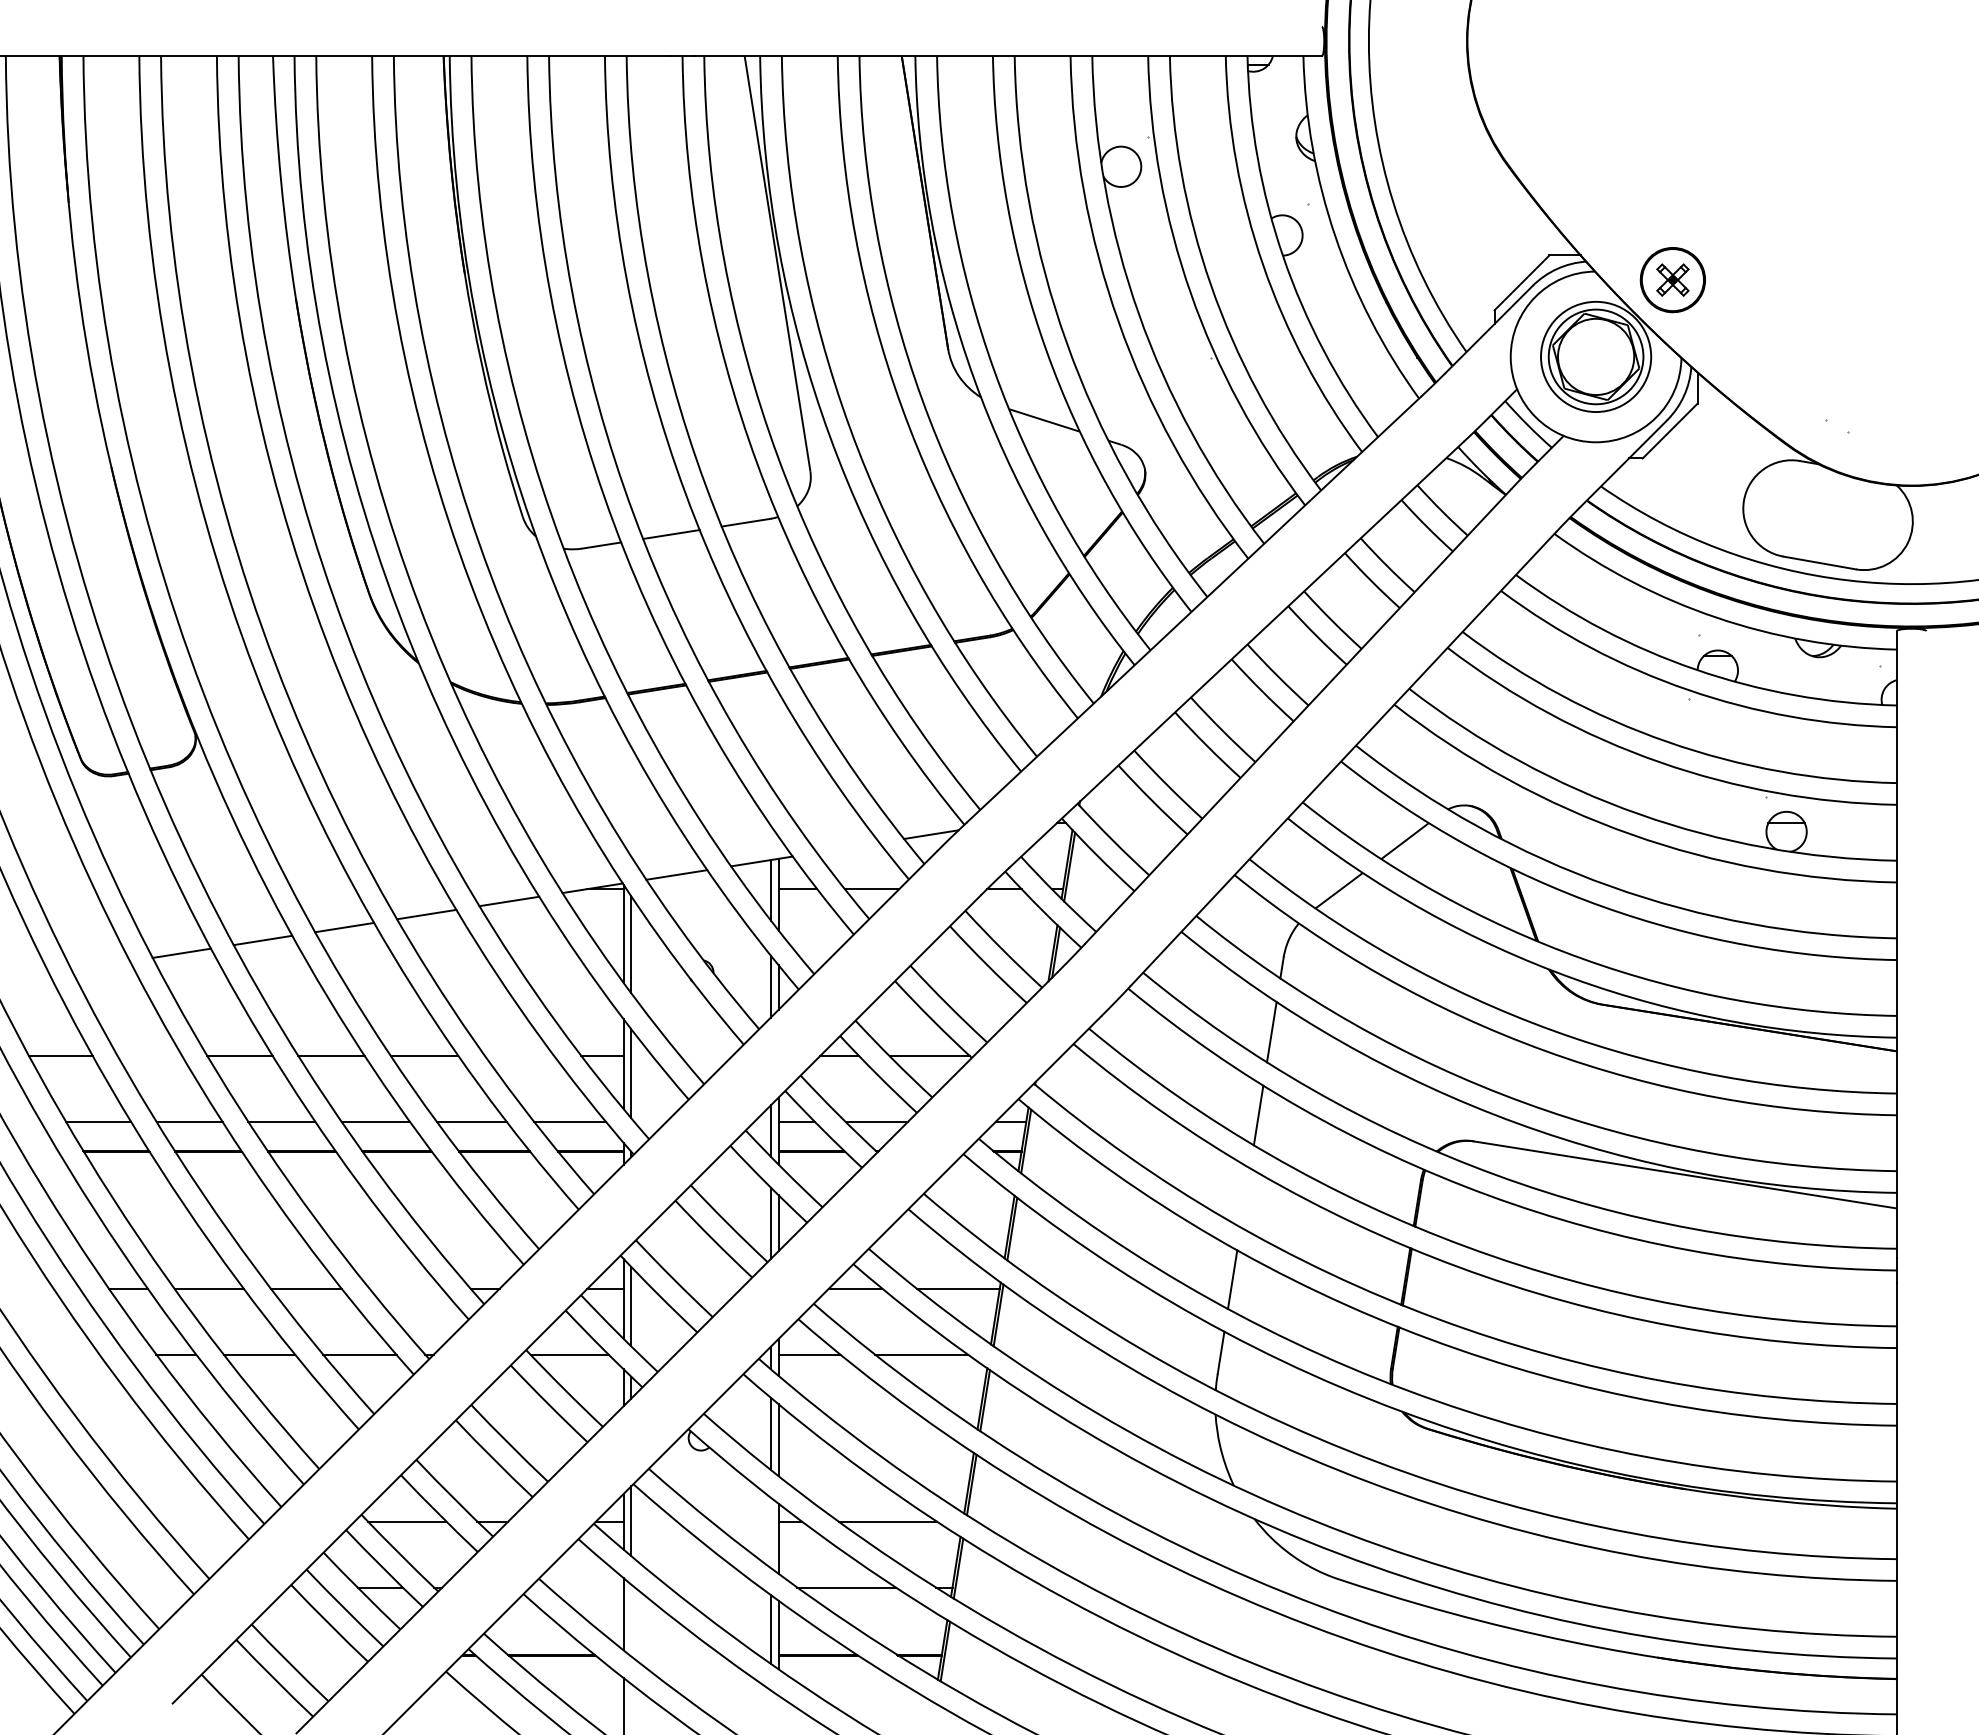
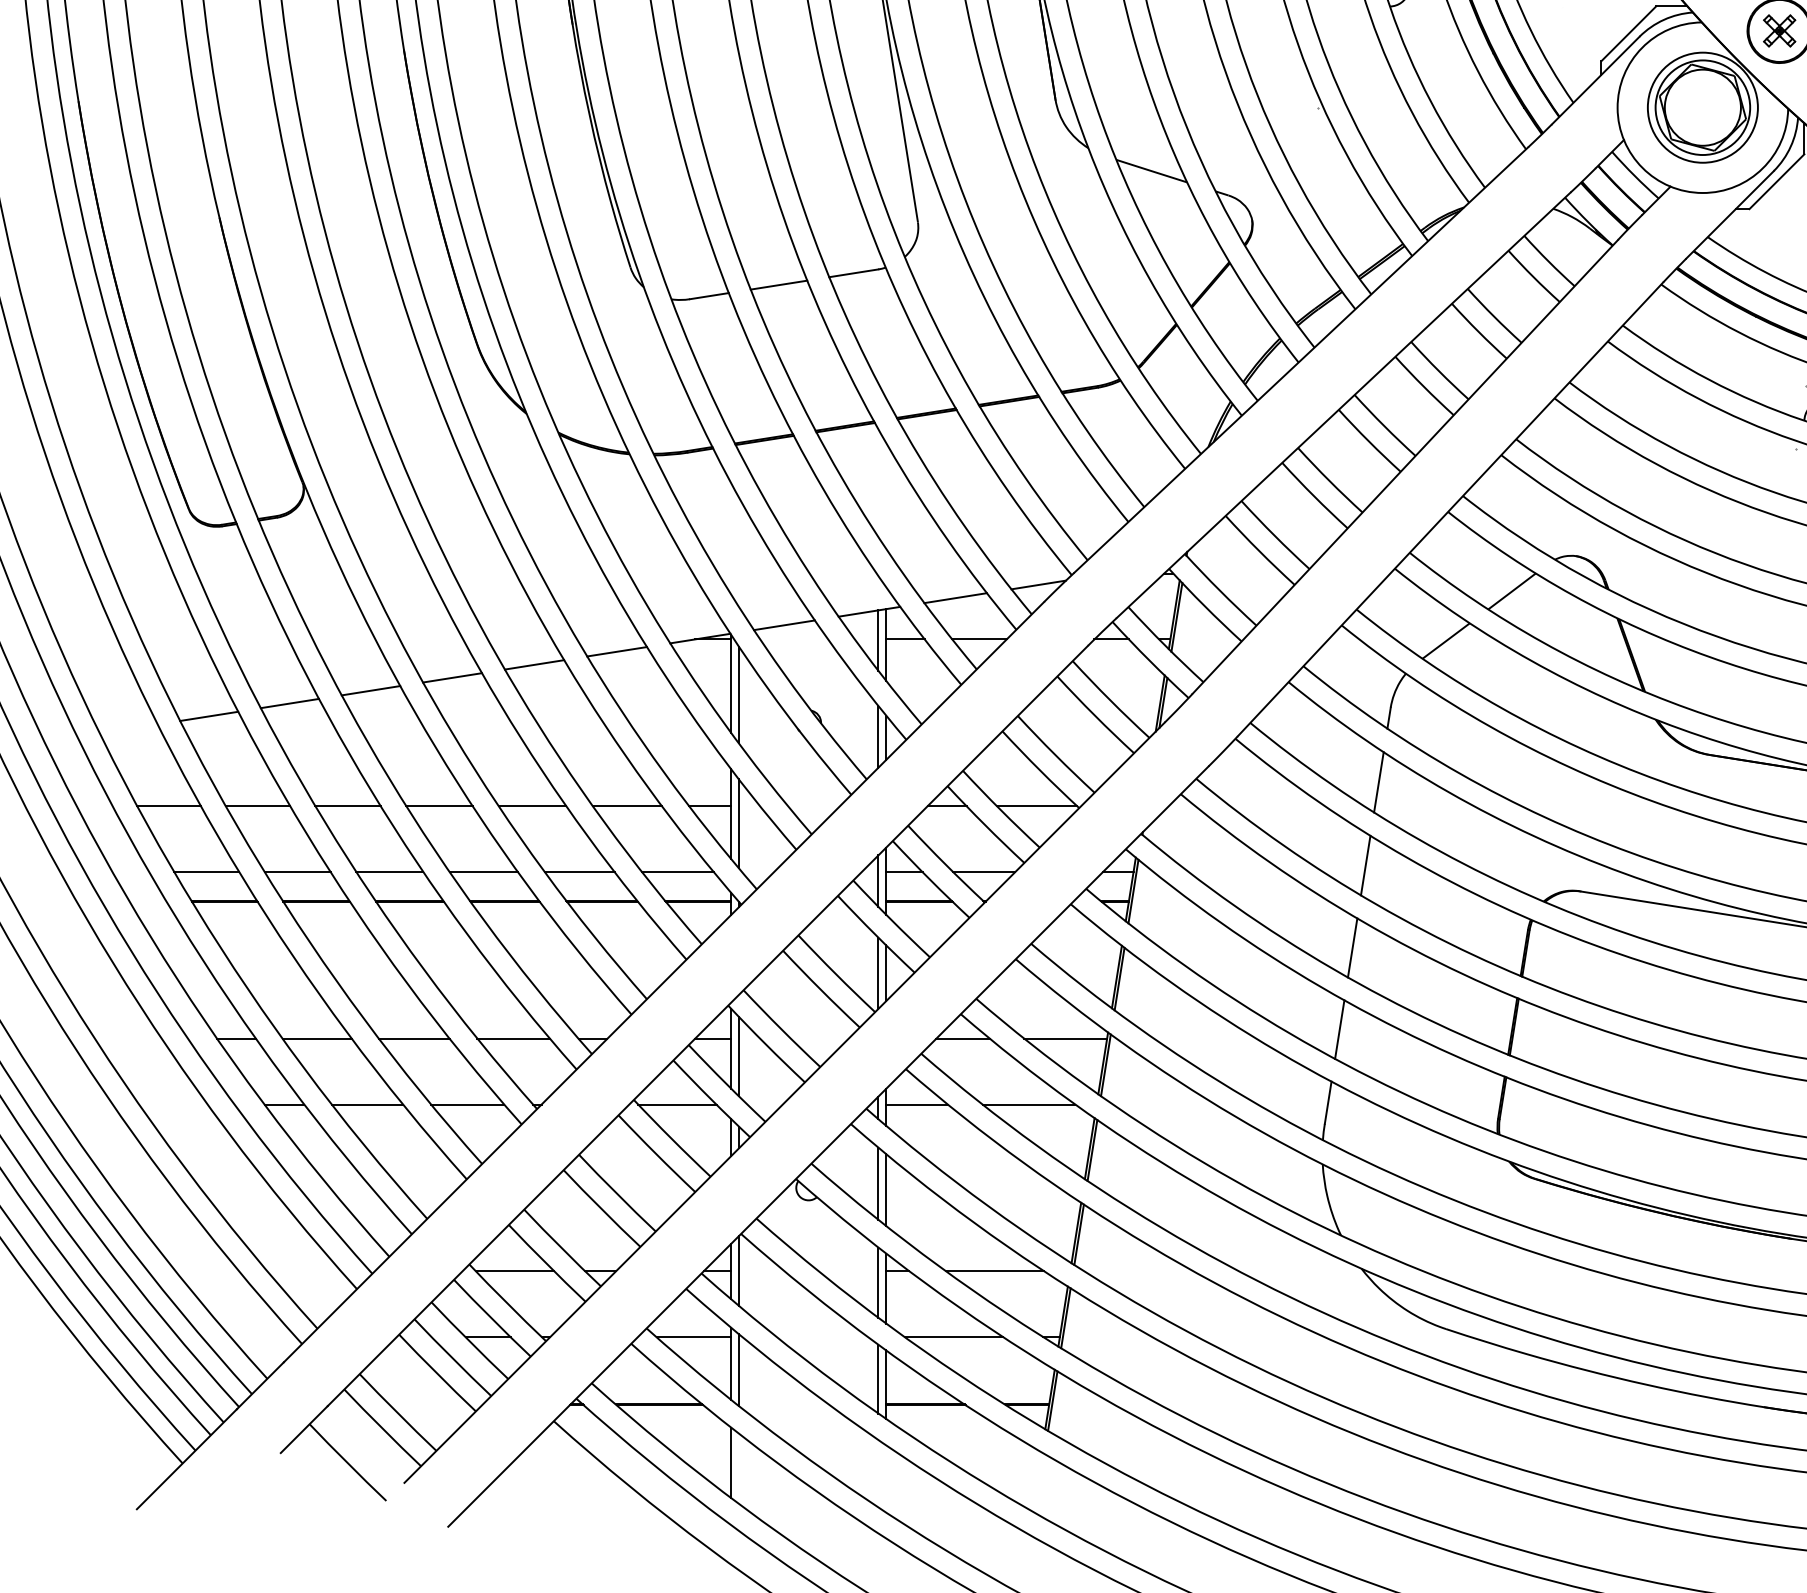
line: (847, 847) -> (954, 597), added
line: (101, 965) -> (209, 715), added
line: (149, 1056) -> (257, 806), added
line: (519, 1056) -> (627, 806), added
line: (1245, 1197) -> (1352, 947), added
line: (405, 1288) -> (513, 1038), added
line: (770, 1532) -> (878, 1282), added
line: (585, 1587) -> (693, 1337), added
line: (631, 1620) -> (739, 1370), added

